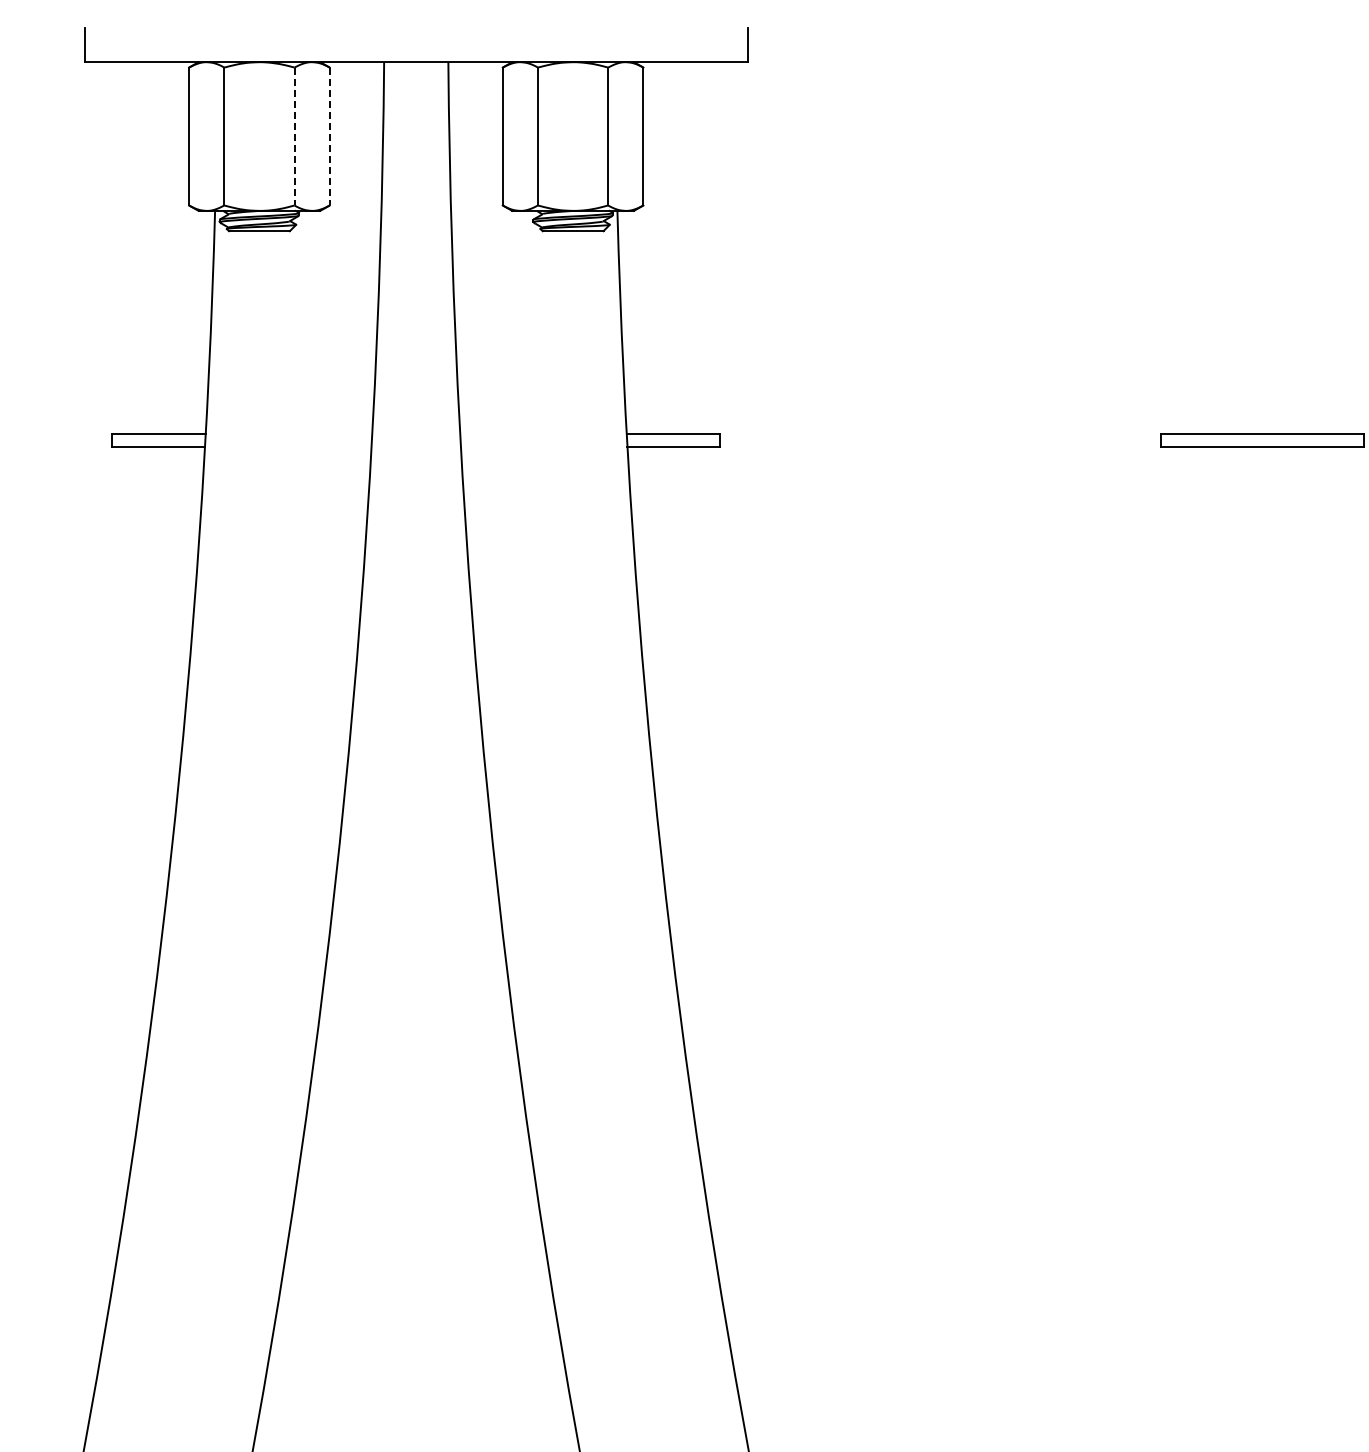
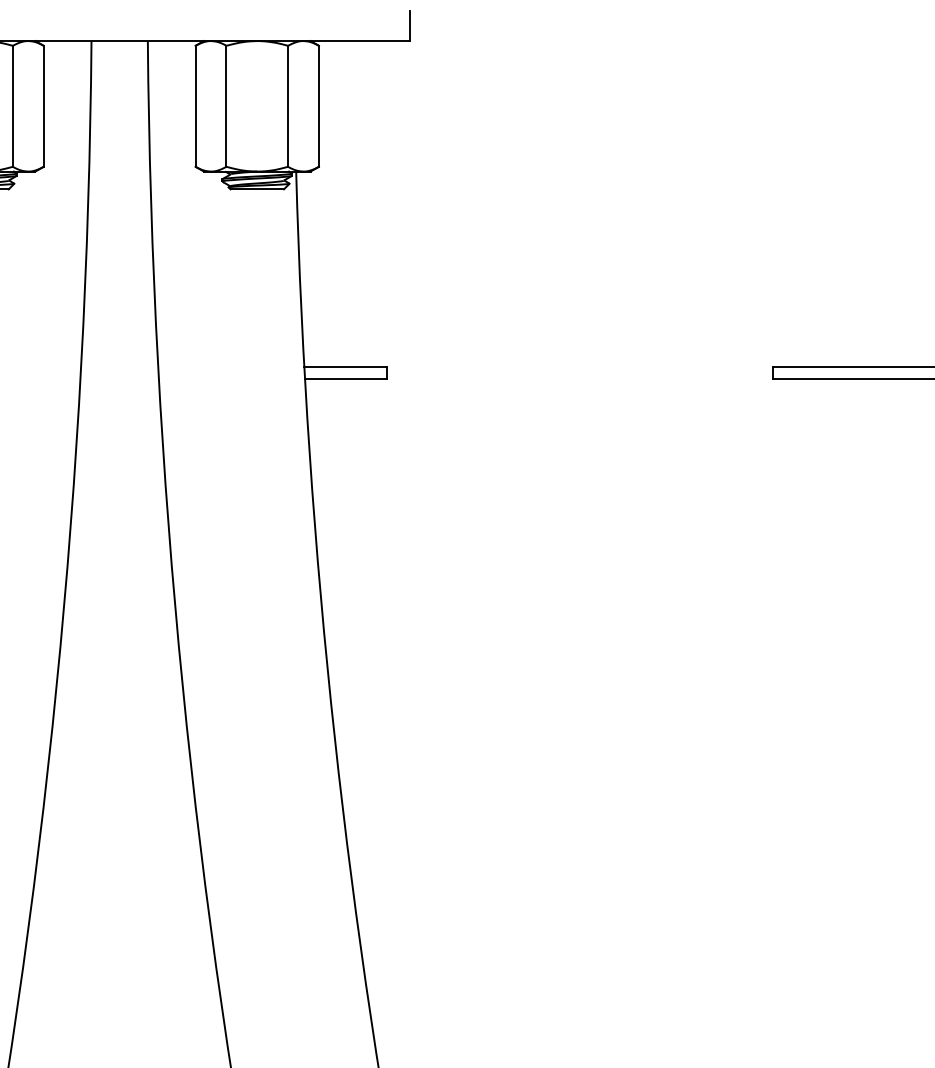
line: (294, 136) -> (12, 106), dashed -> solid
line: (329, 136) -> (43, 106), dashed -> solid

